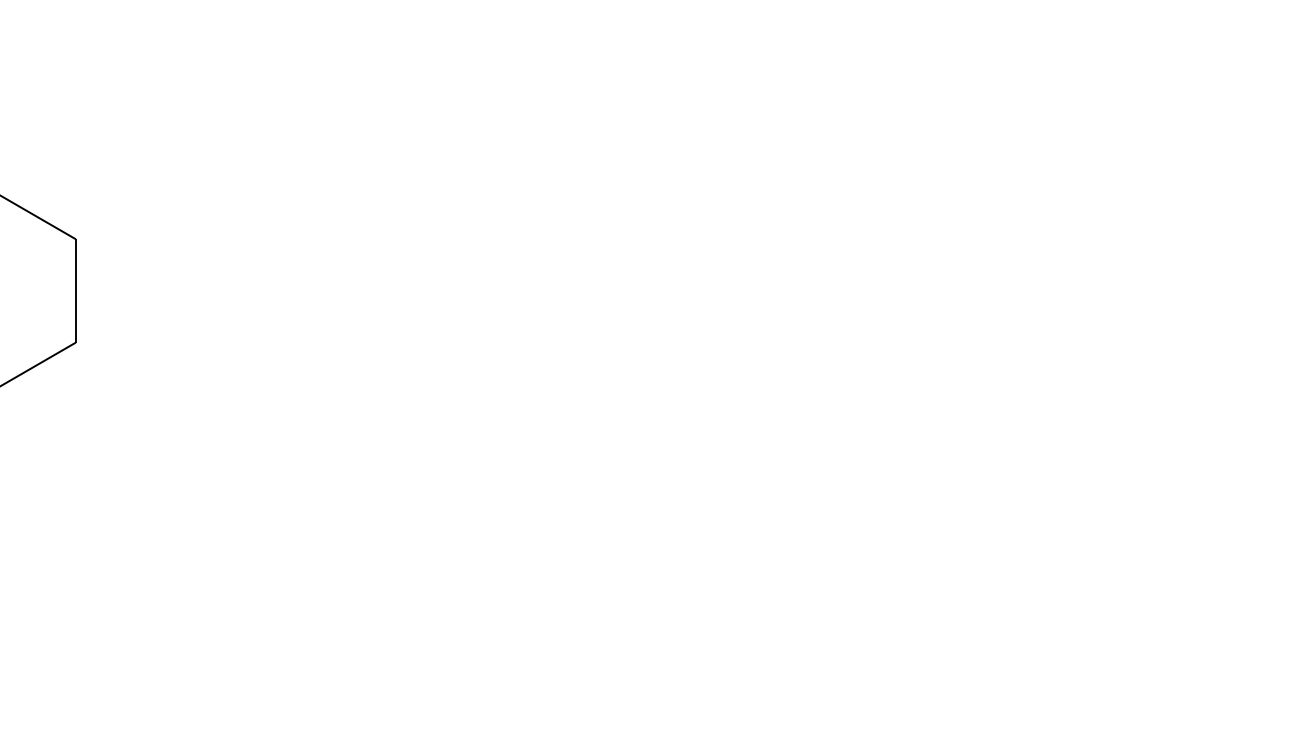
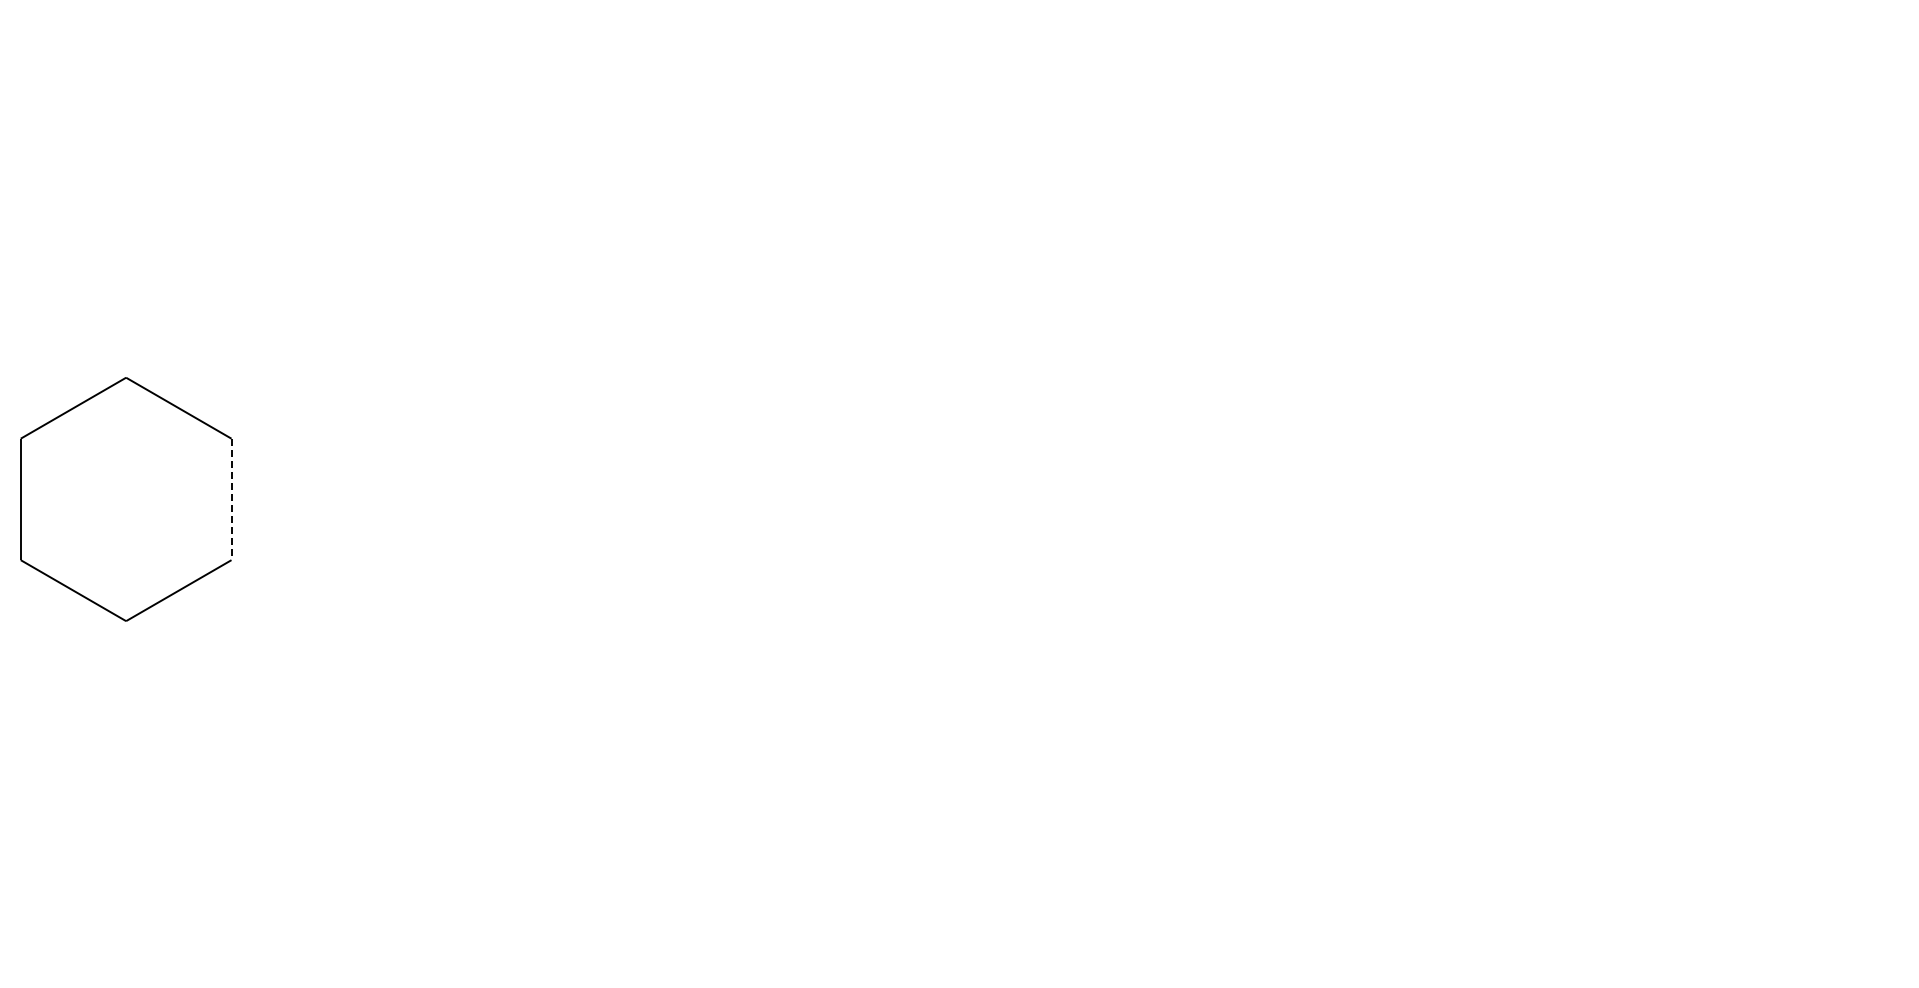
line: (75, 291) -> (231, 499), solid -> dashed

